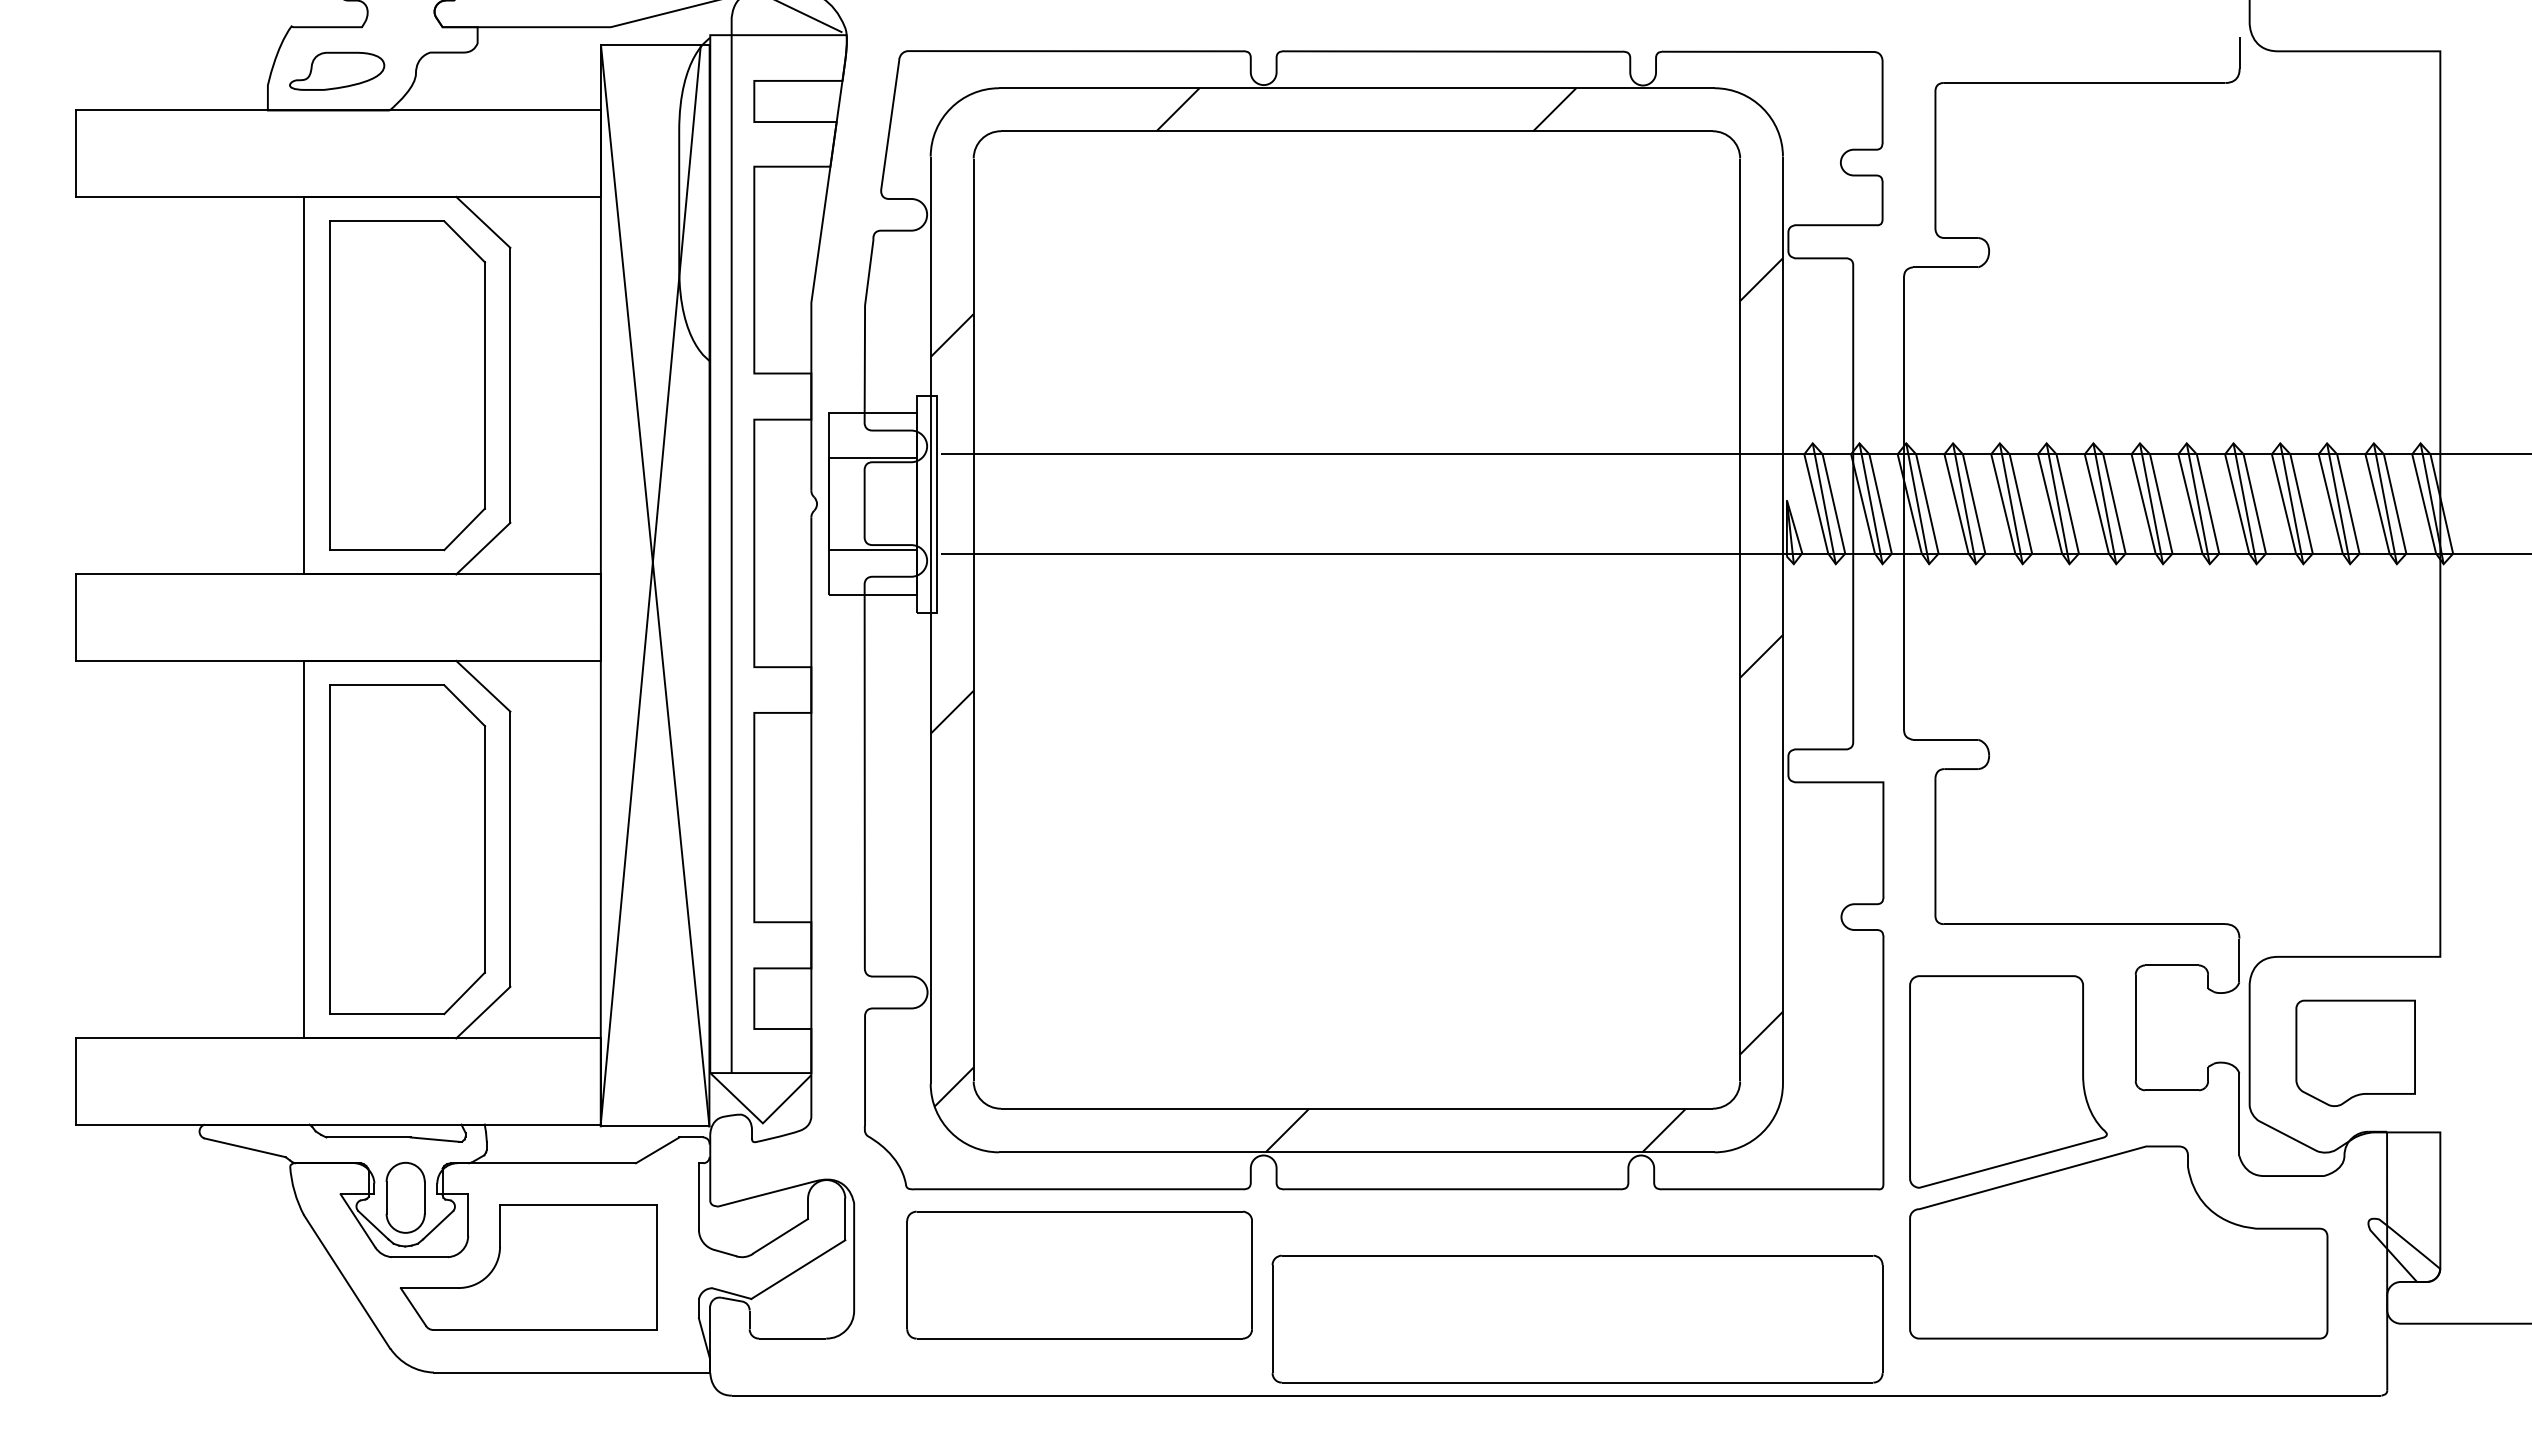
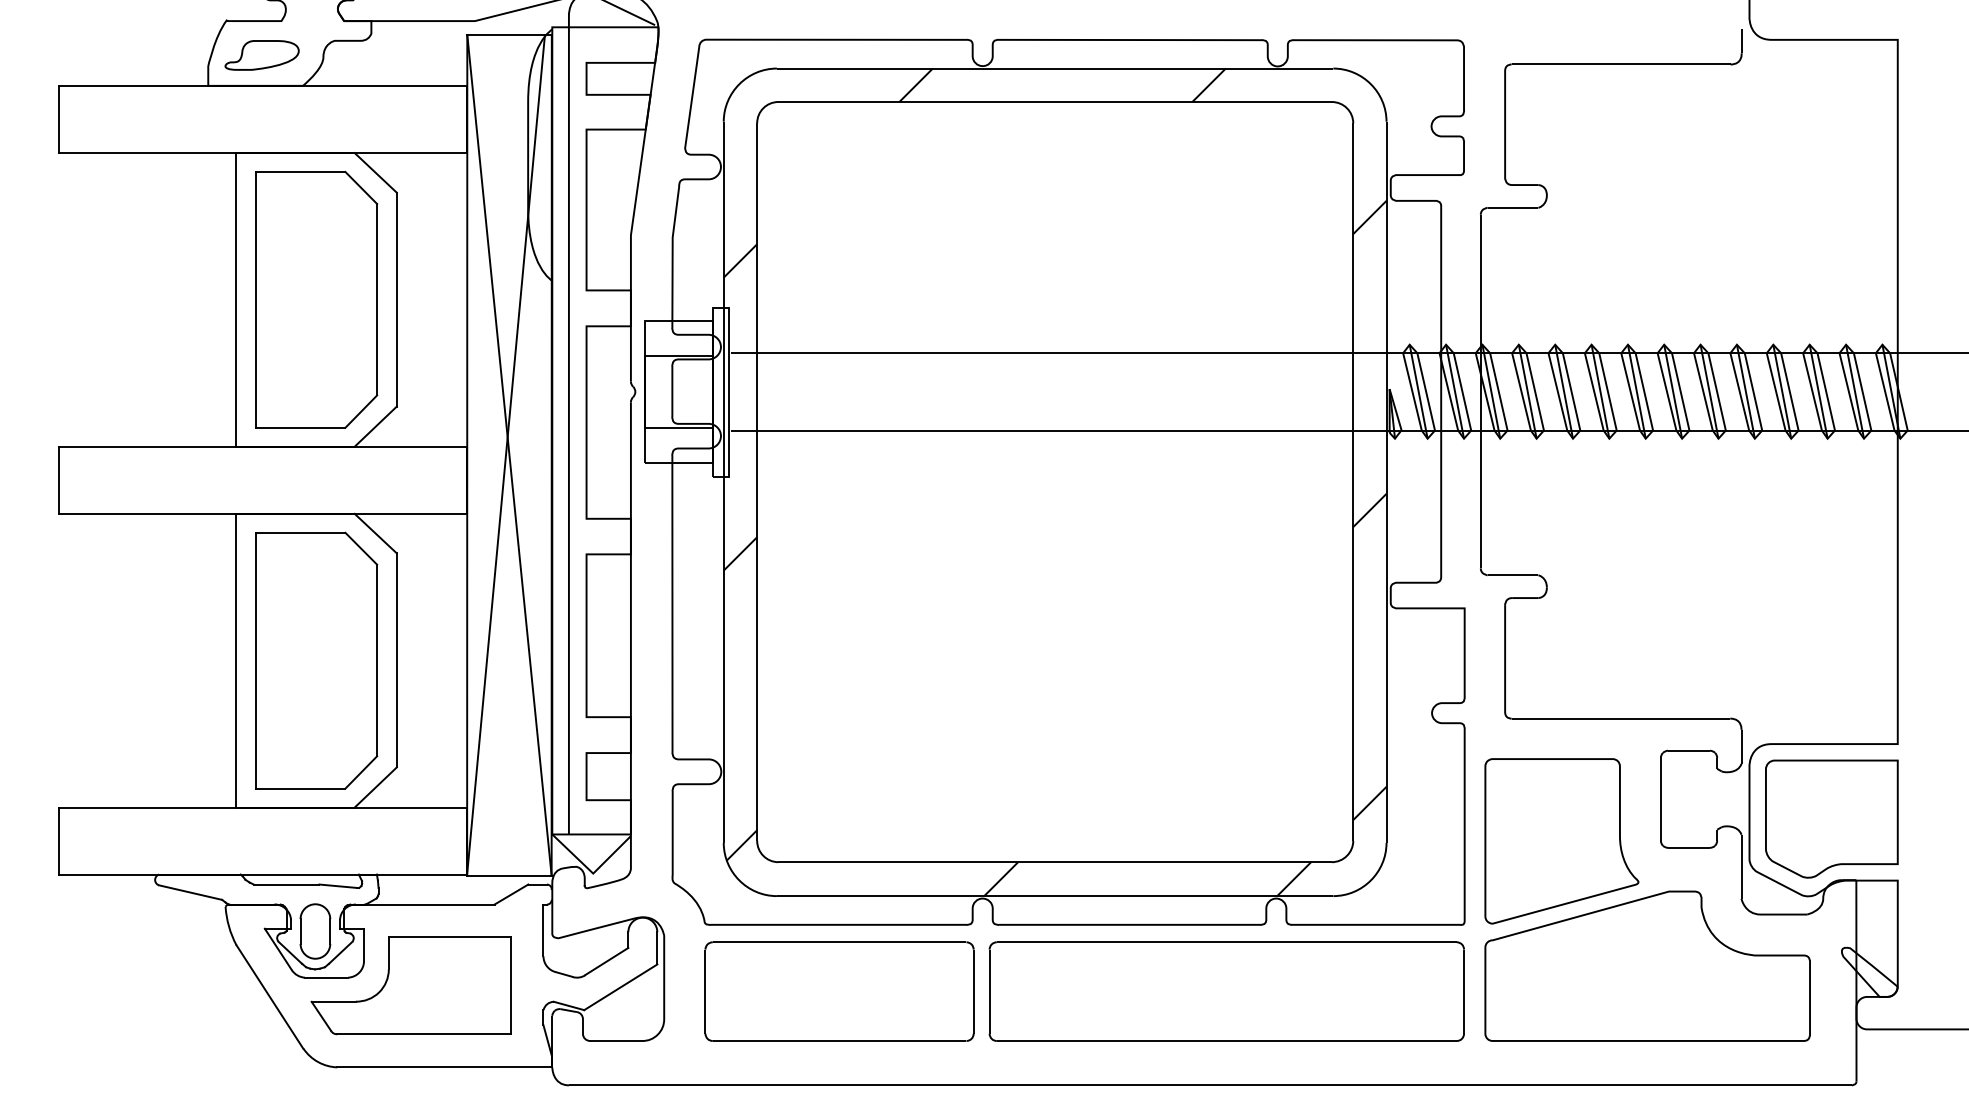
part: (2355, 1053) -> (1831, 819), size x1.43
part: (1577, 1318) -> (1226, 991), moved

